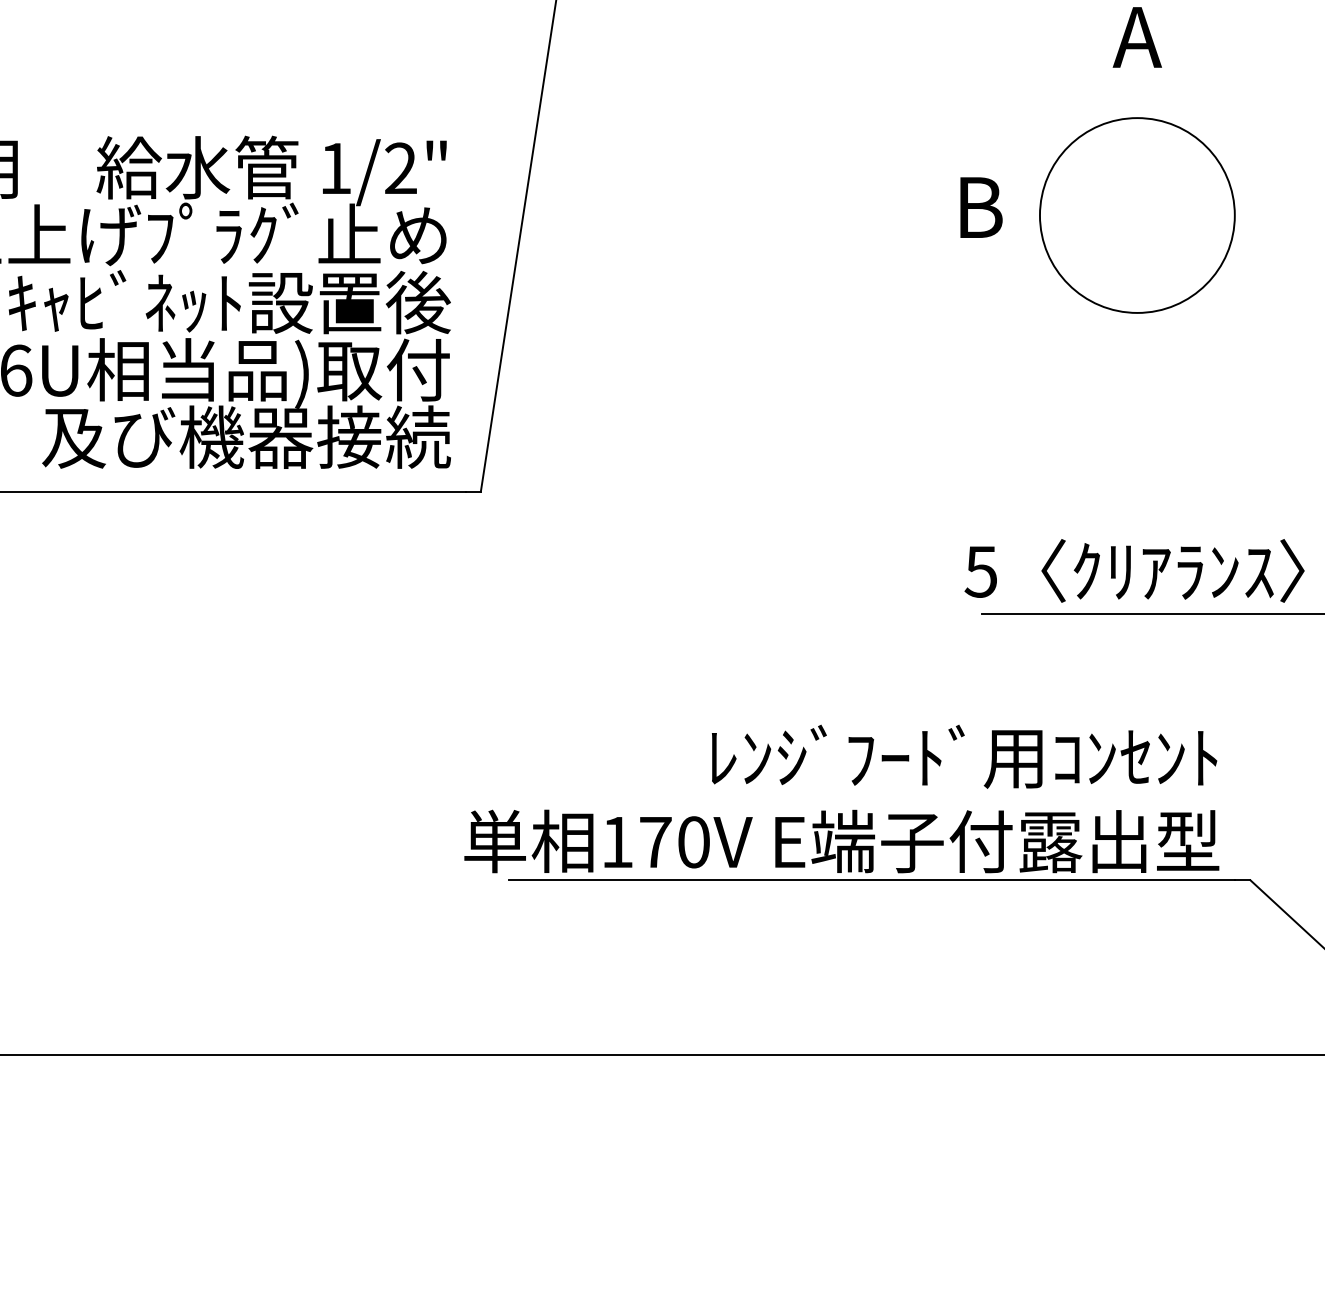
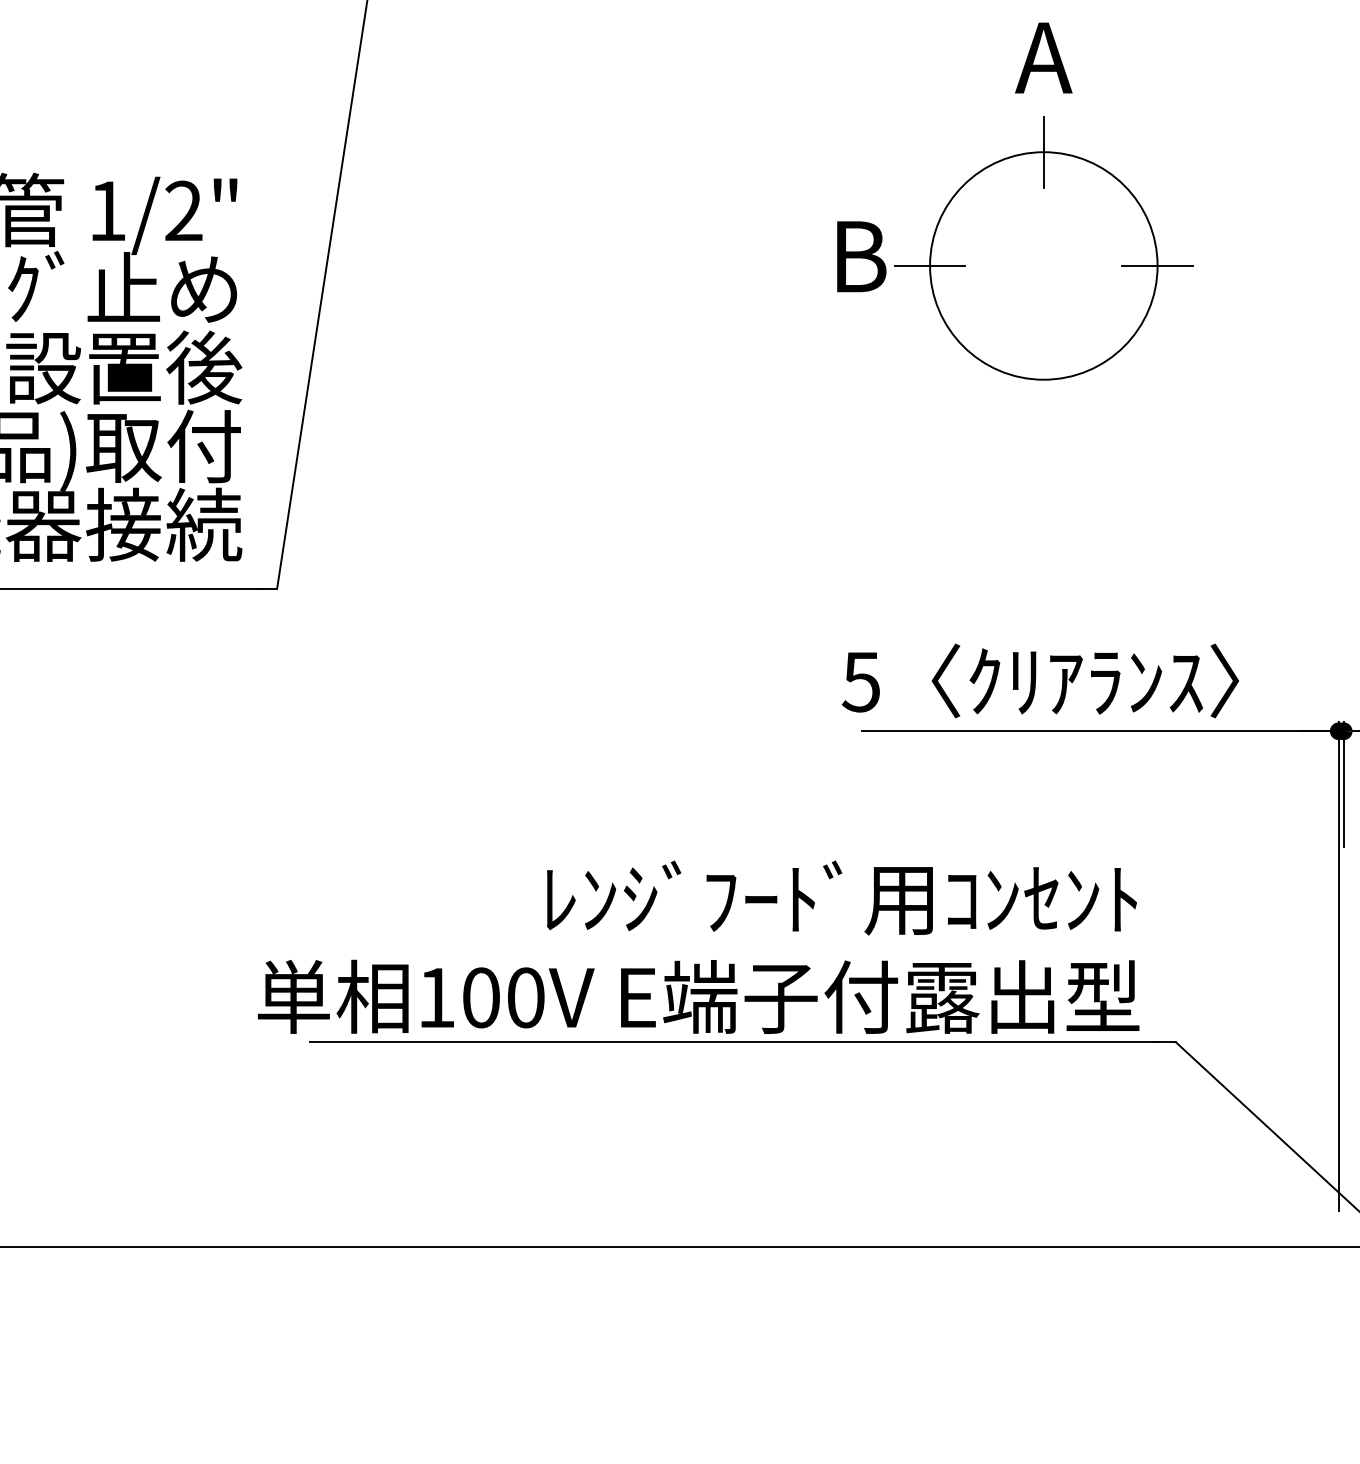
line: (1137, 117) -> (1043, 151), added
line: (1039, 215) -> (929, 265), added
line: (1234, 215) -> (1157, 265), added
text: (655, 842) -> (481, 998), 170V -> 100V

